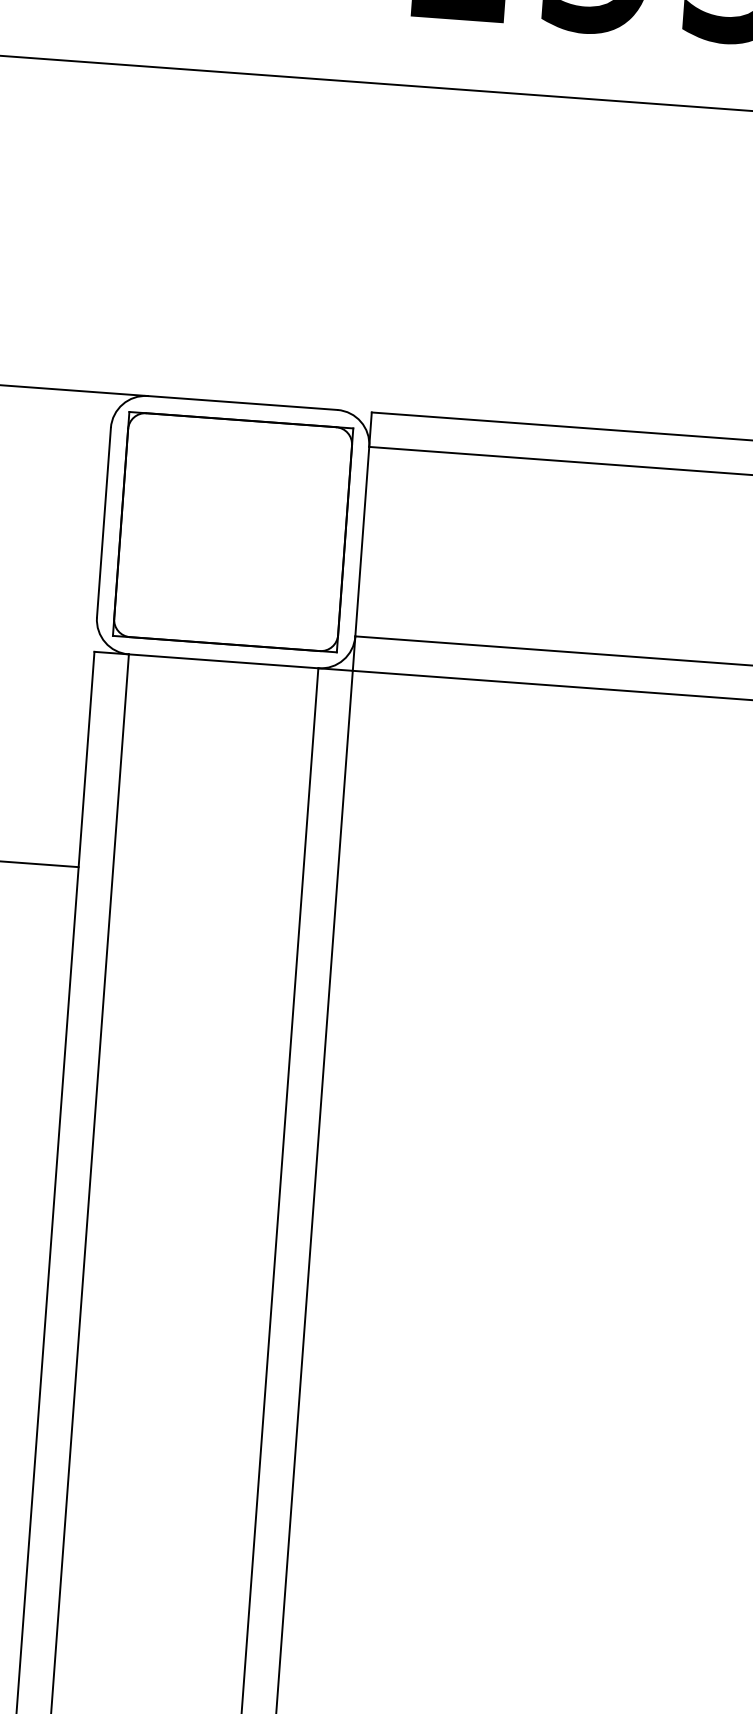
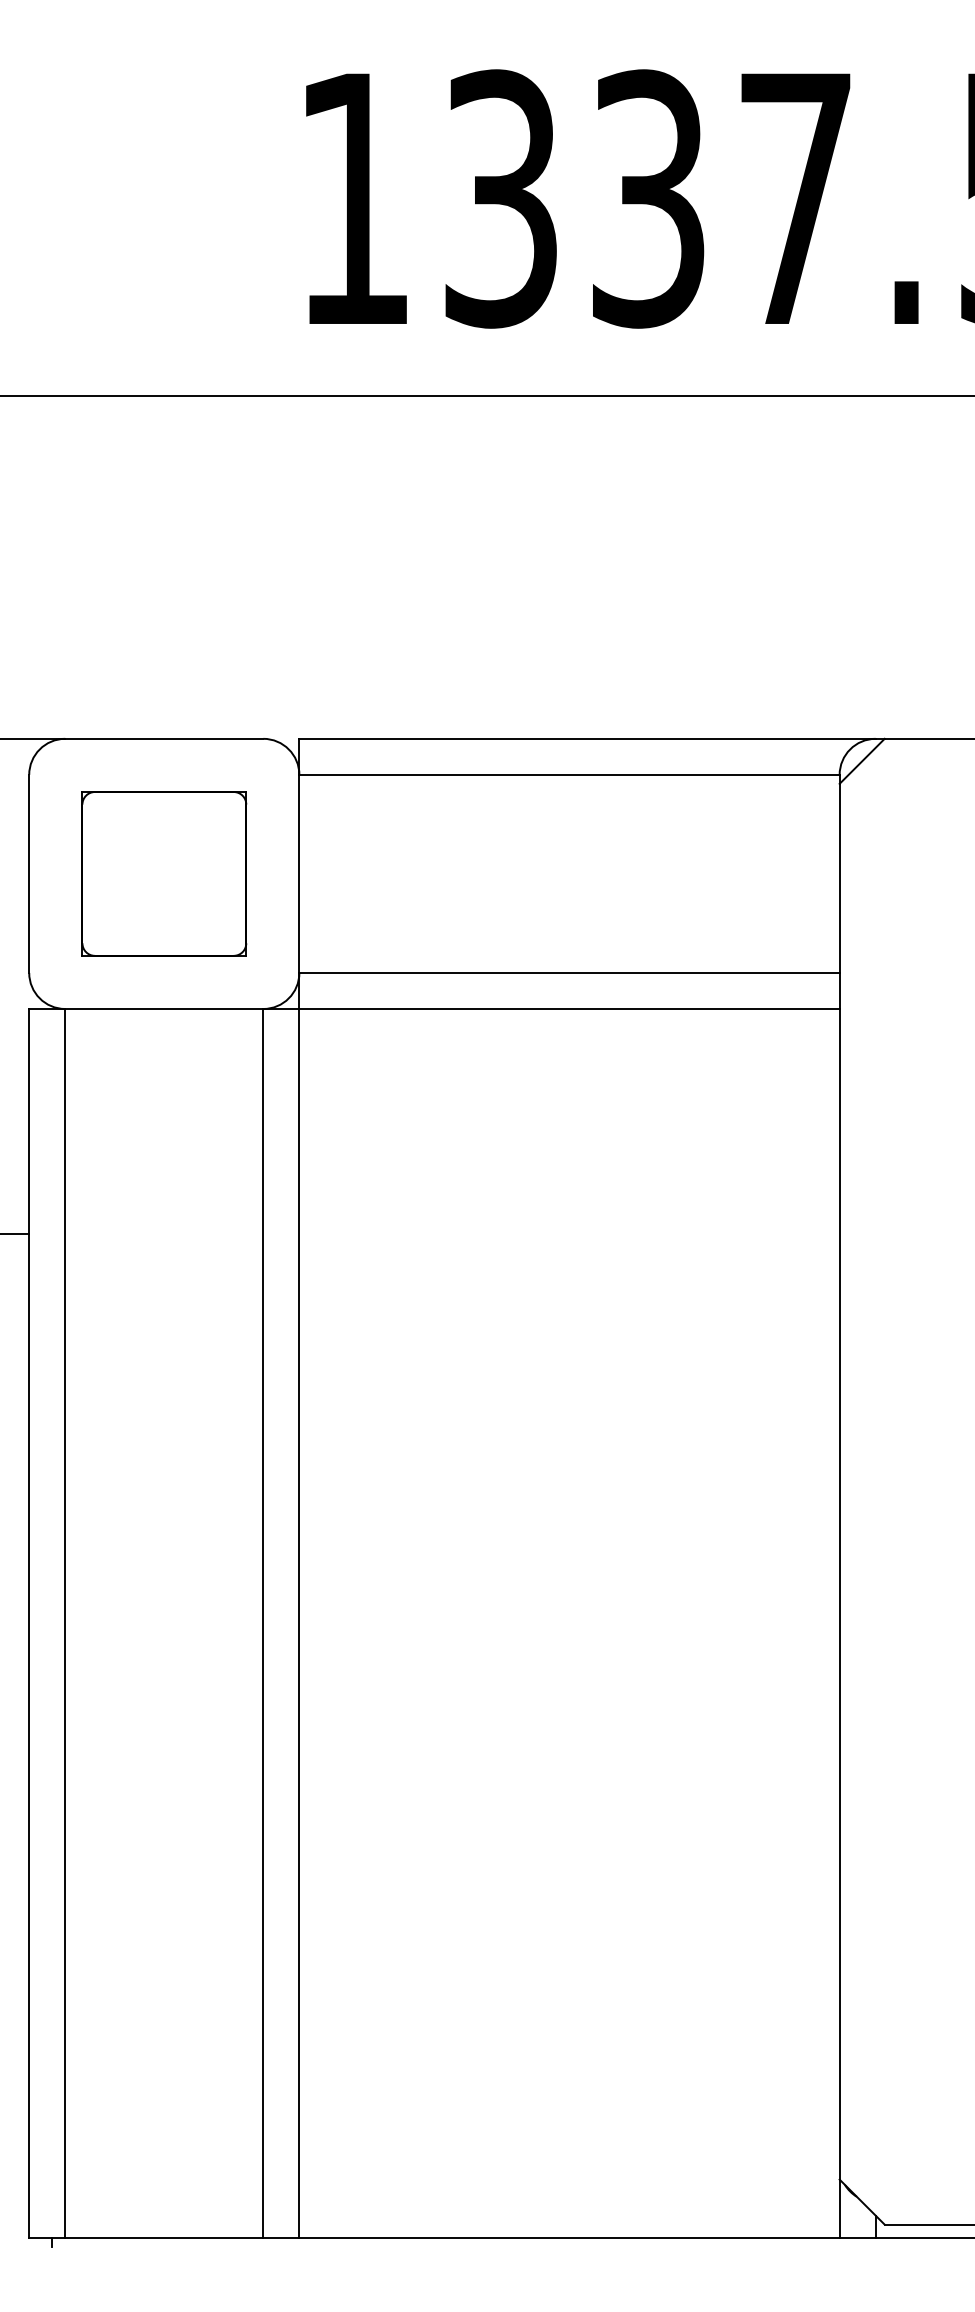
part: (233, 531) -> (164, 873), size x0.7

